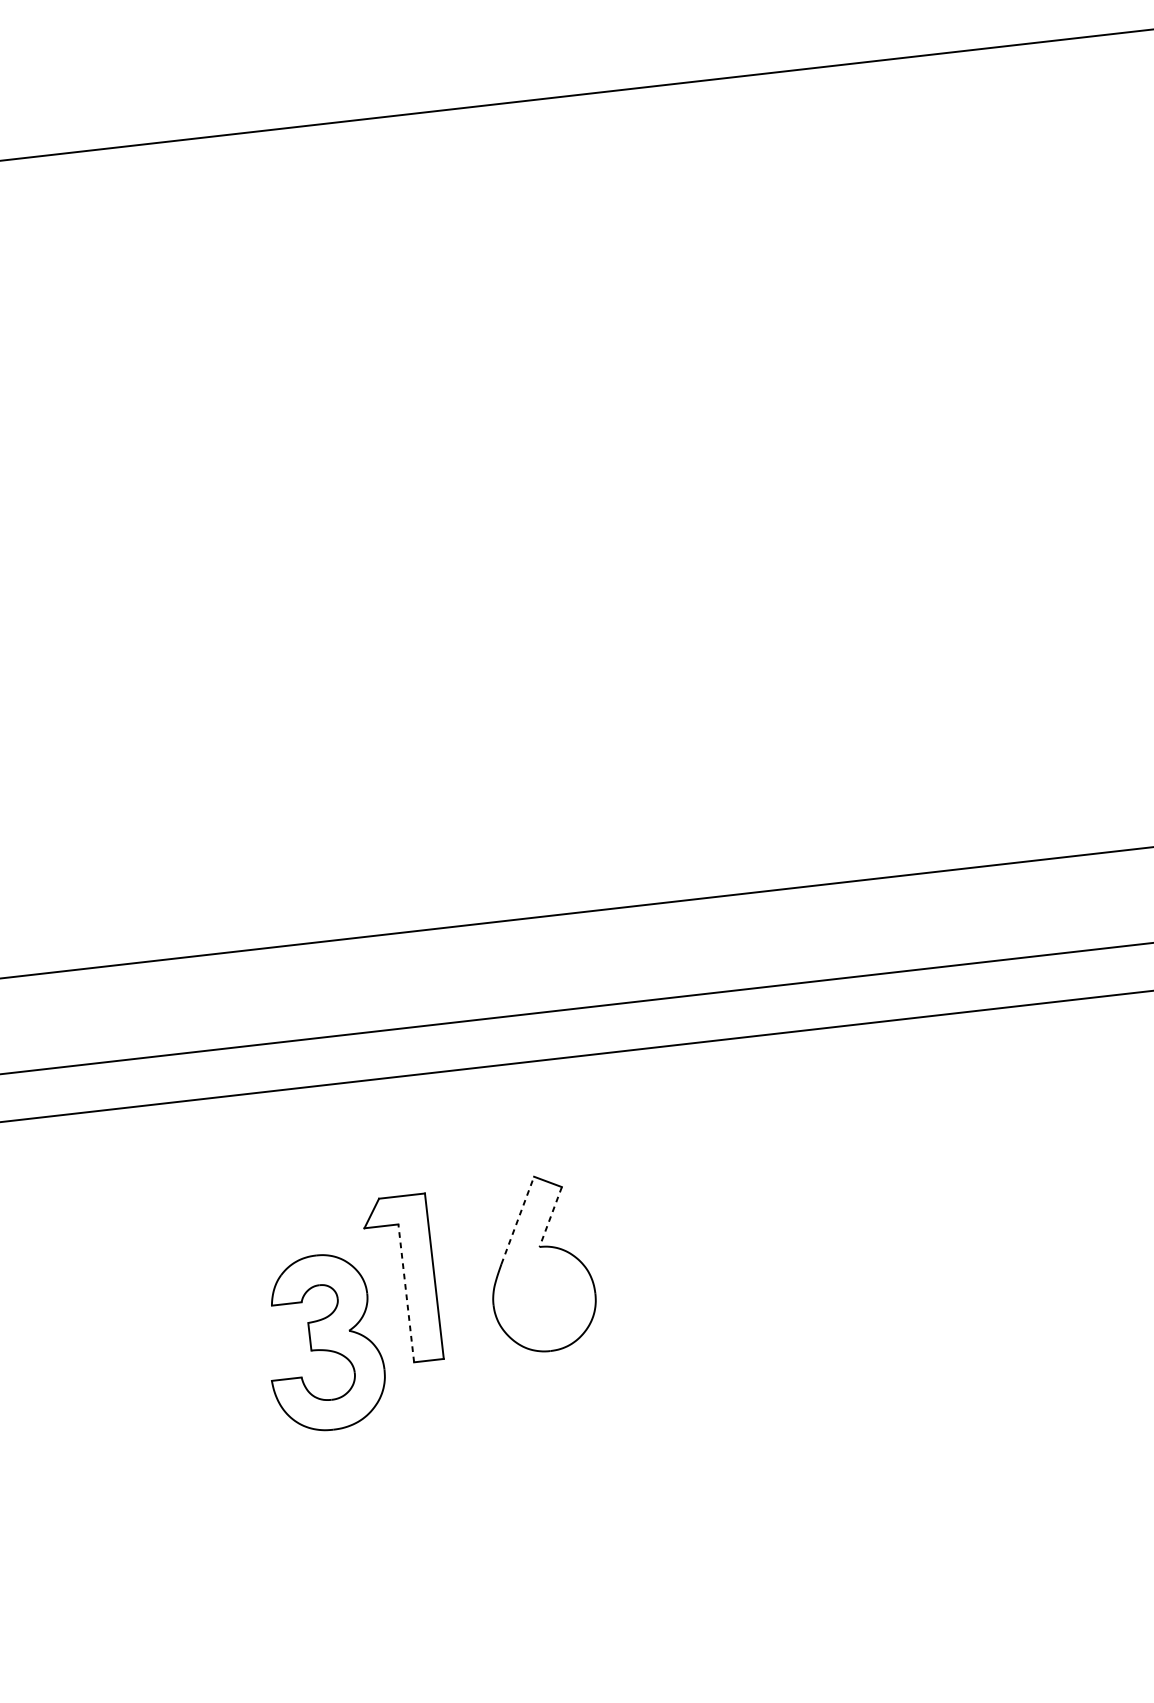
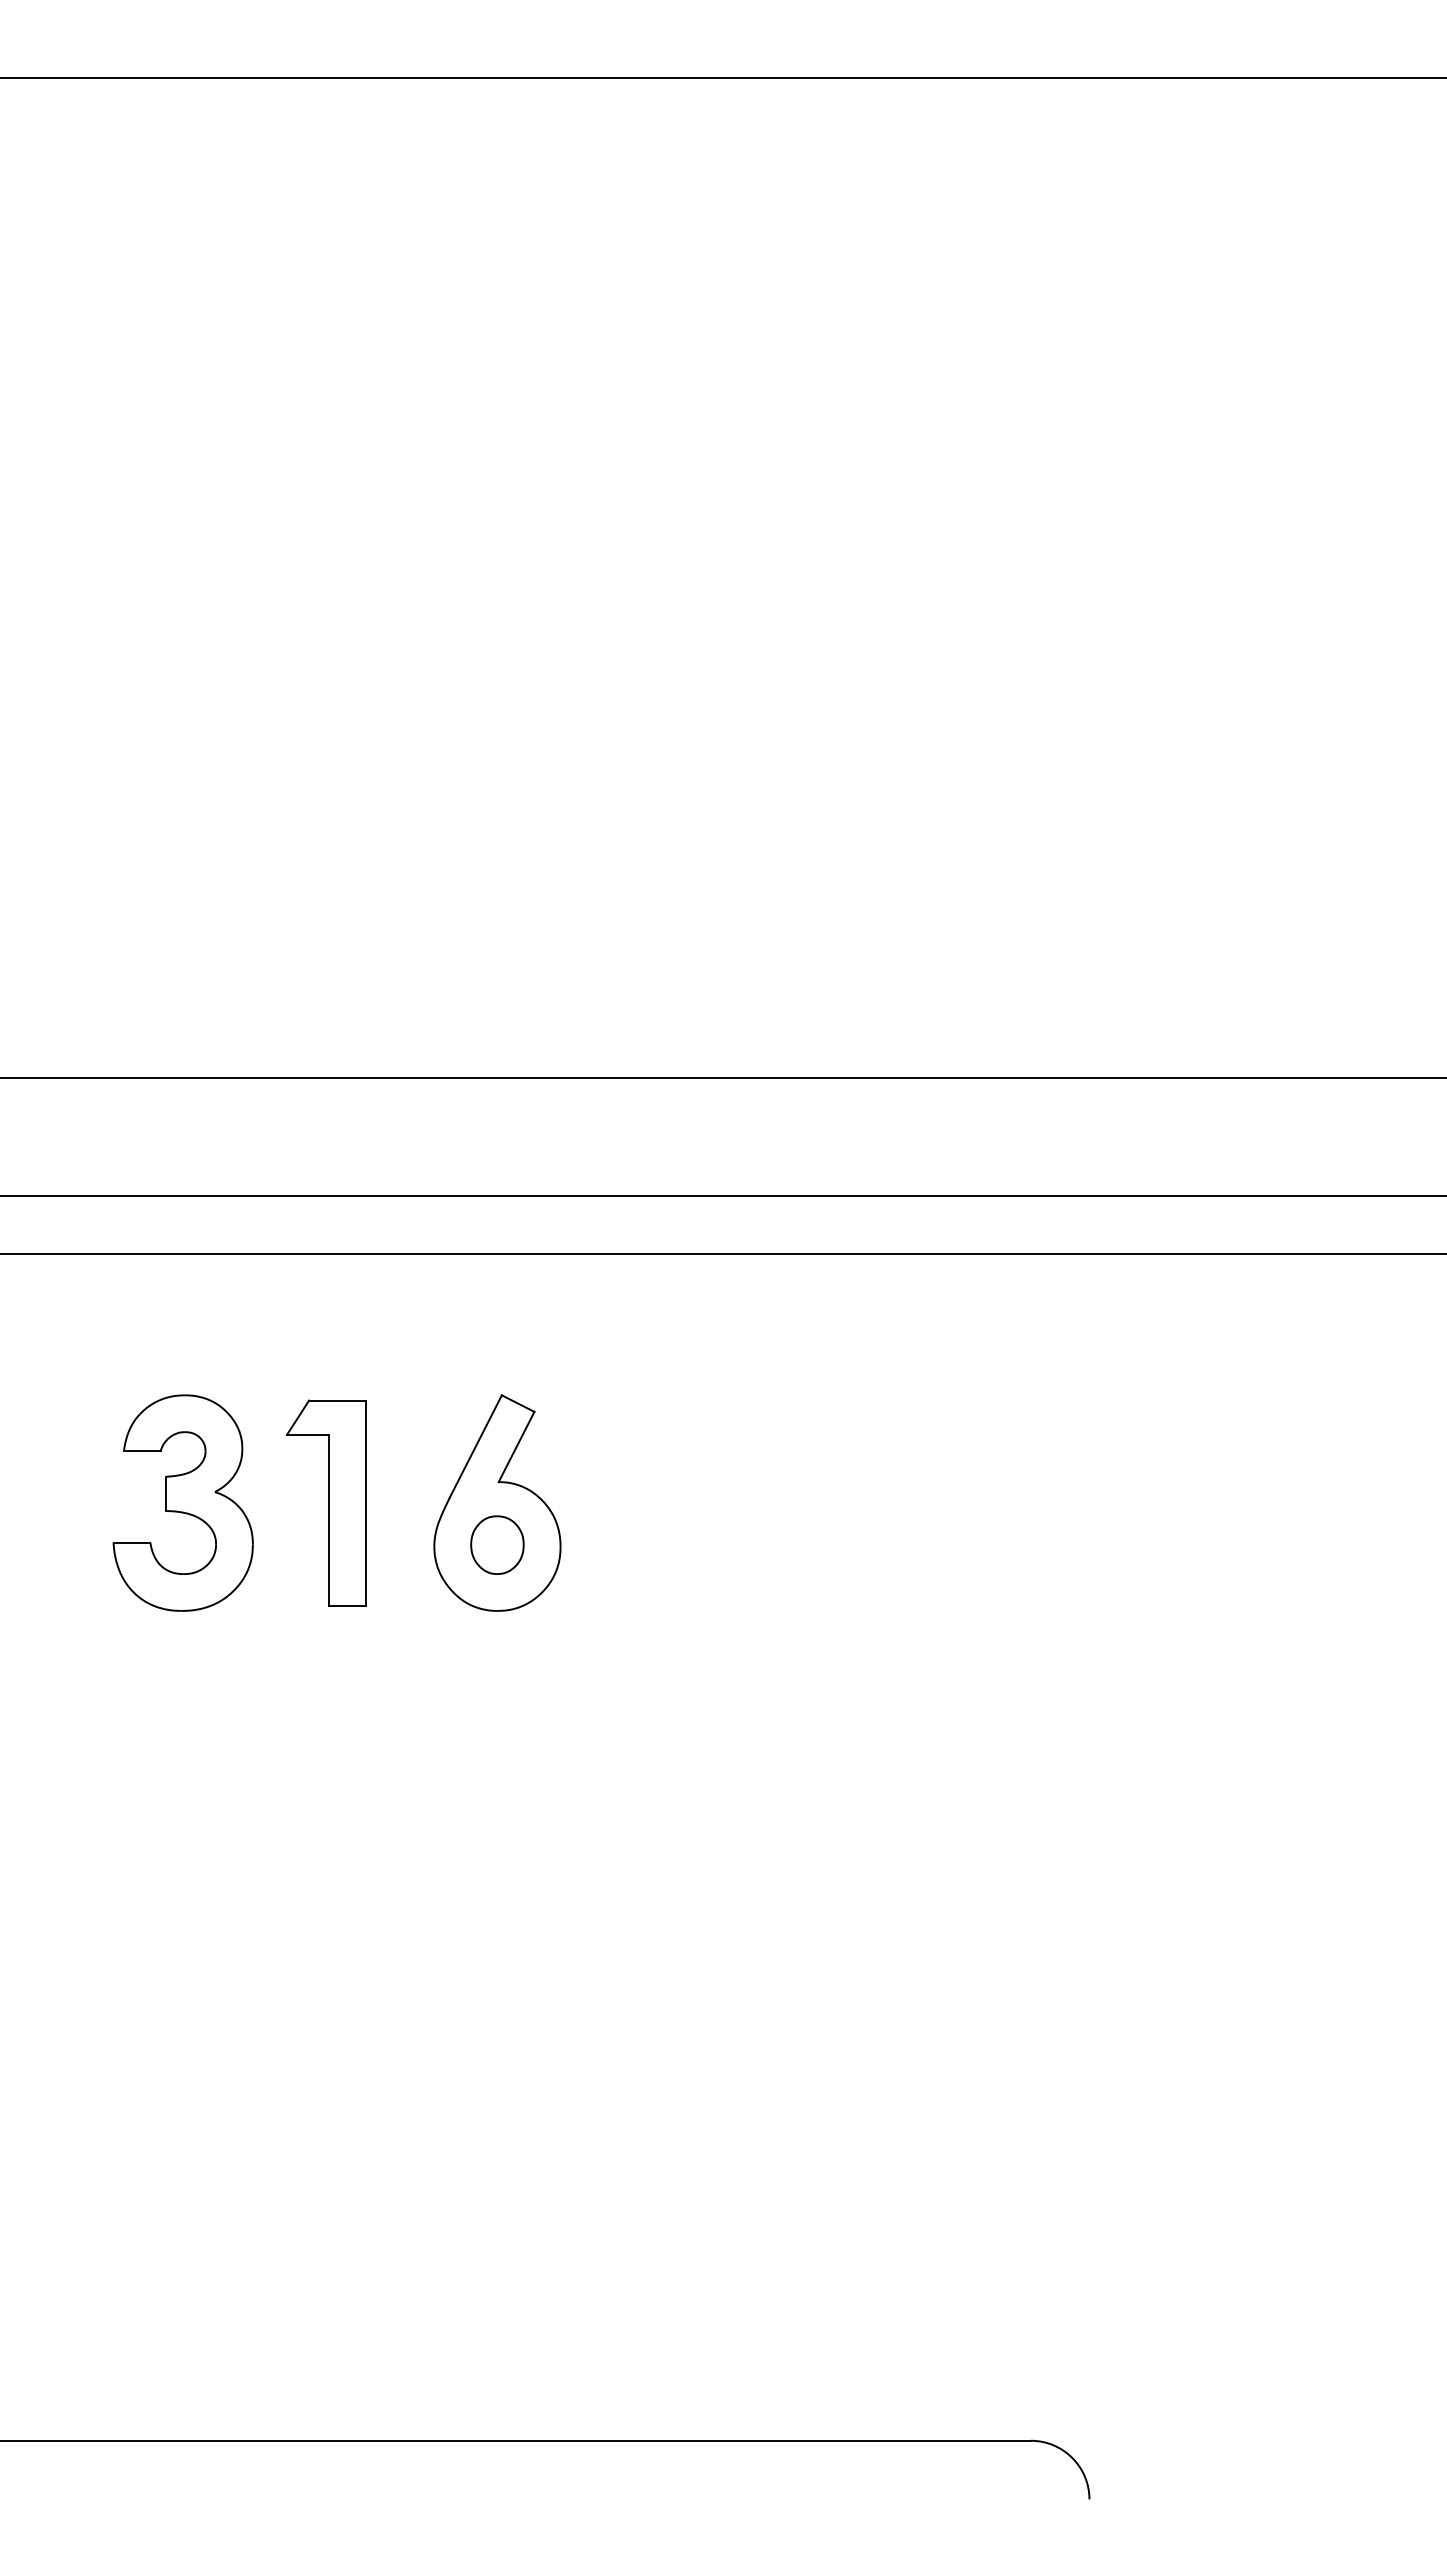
line: (550, 1217) -> (516, 1447), dashed -> solid
line: (518, 1220) -> (476, 1446), dashed -> solid
line: (406, 1292) -> (329, 1519), dashed -> solid
part: (544, 1297) -> (497, 1544), added
part: (323, 1342) -> (182, 1502), moved

